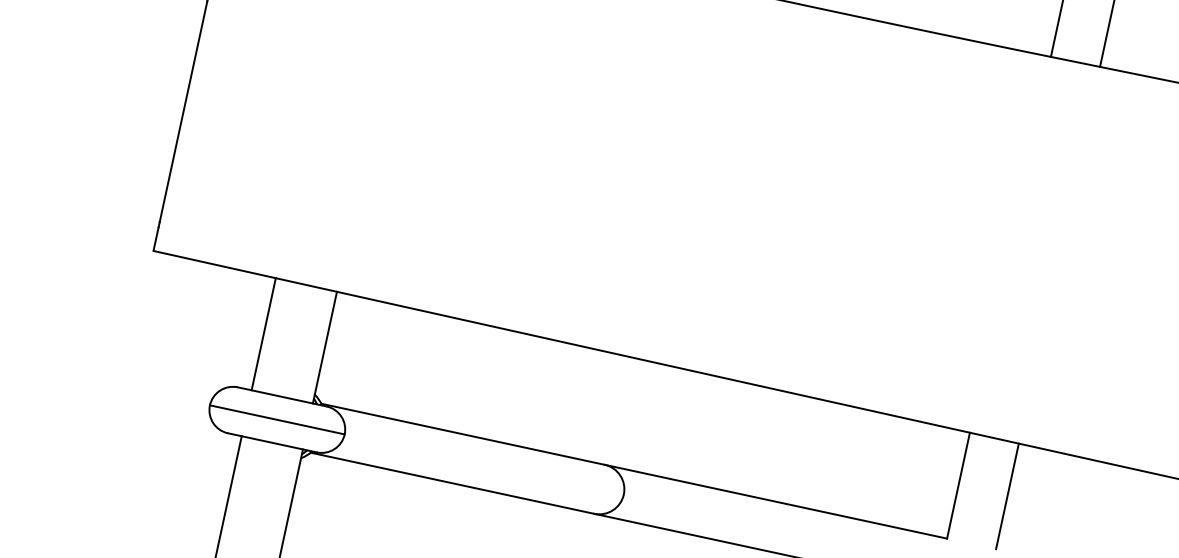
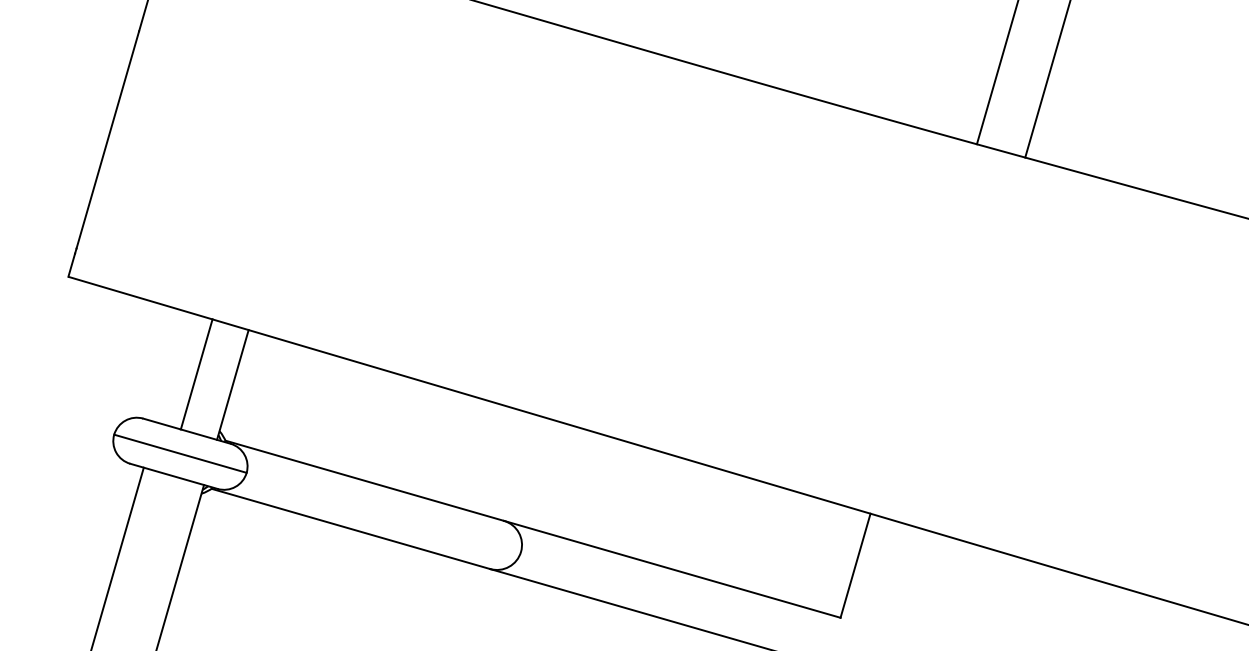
line: (263, 334) -> (196, 374), moved
line: (1007, 496) -> (903, 579), removed

